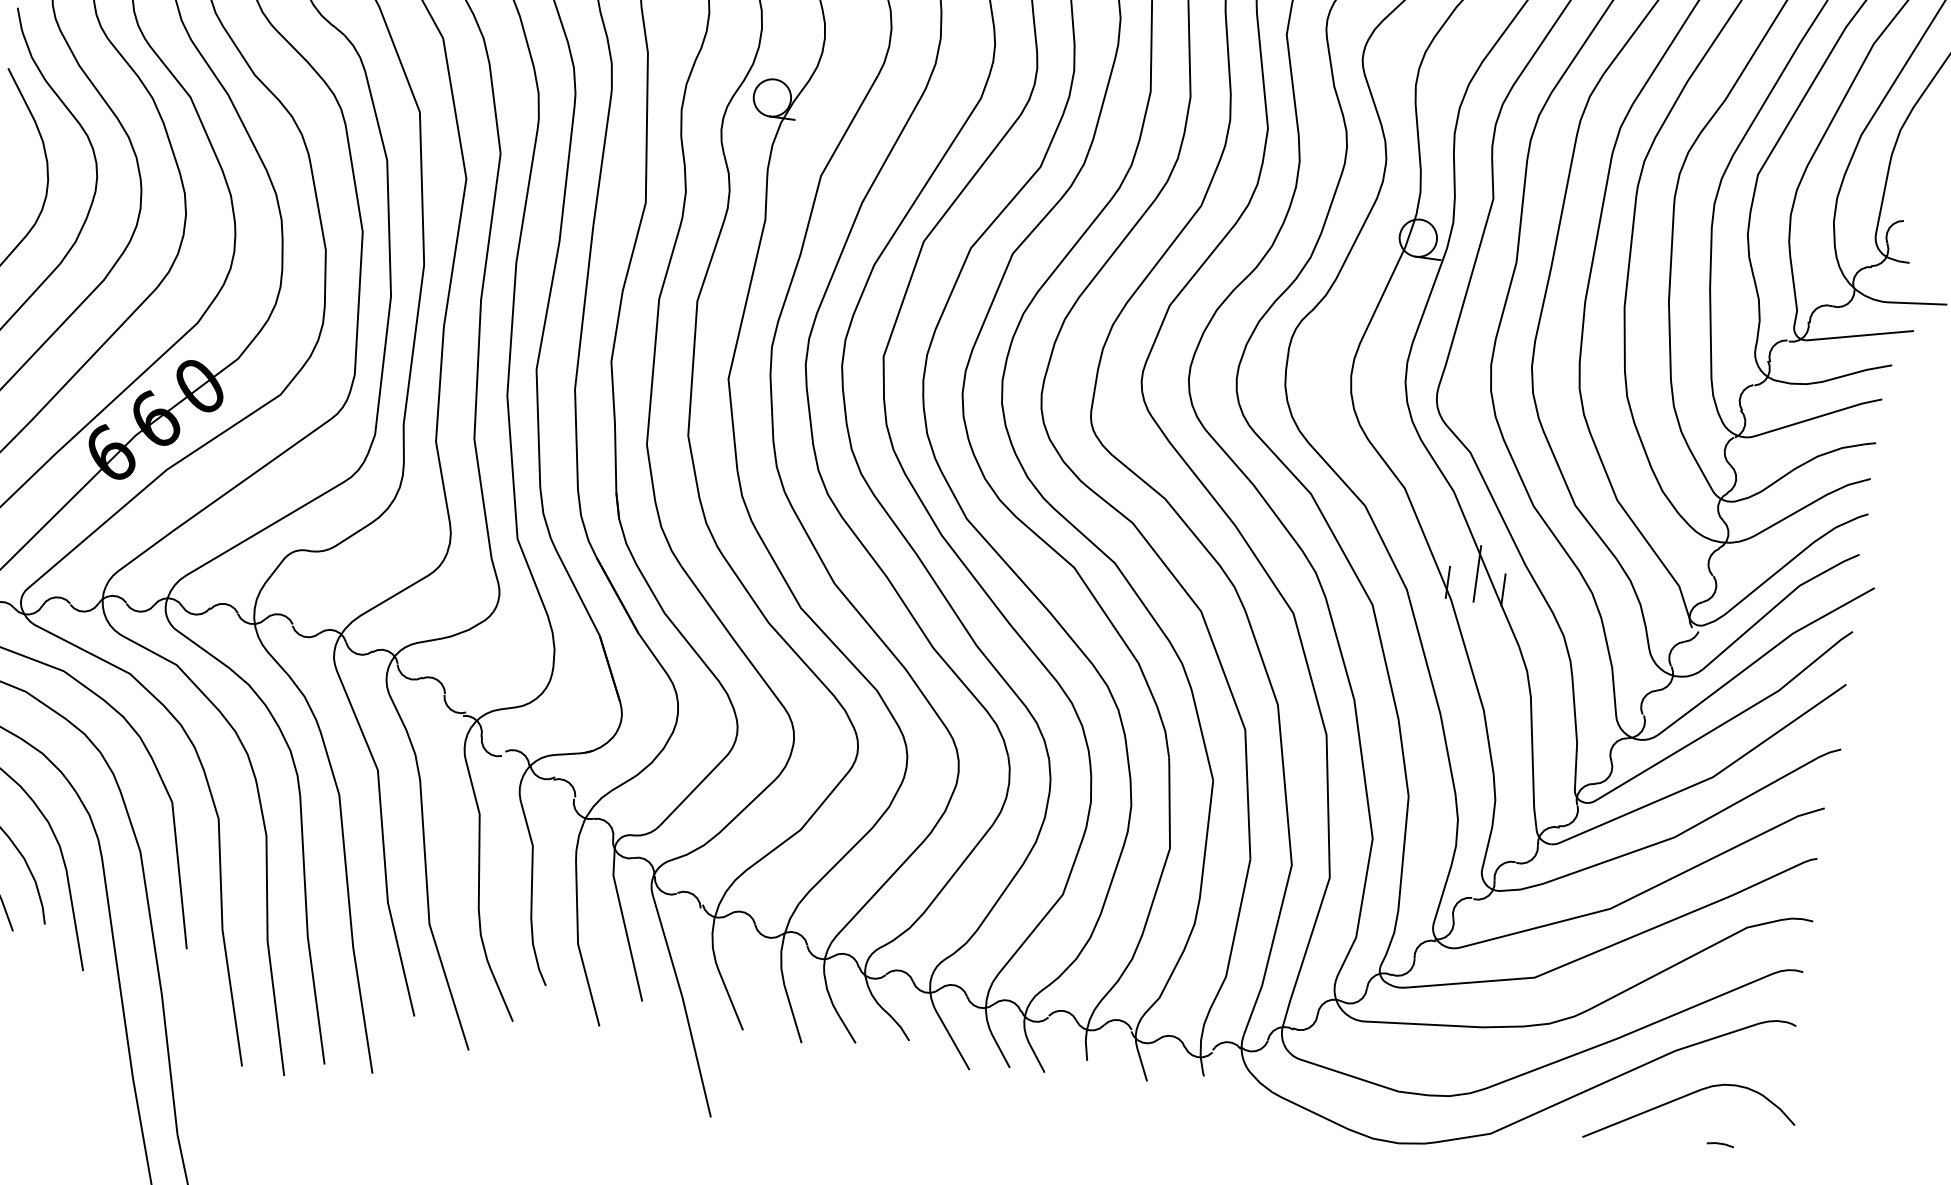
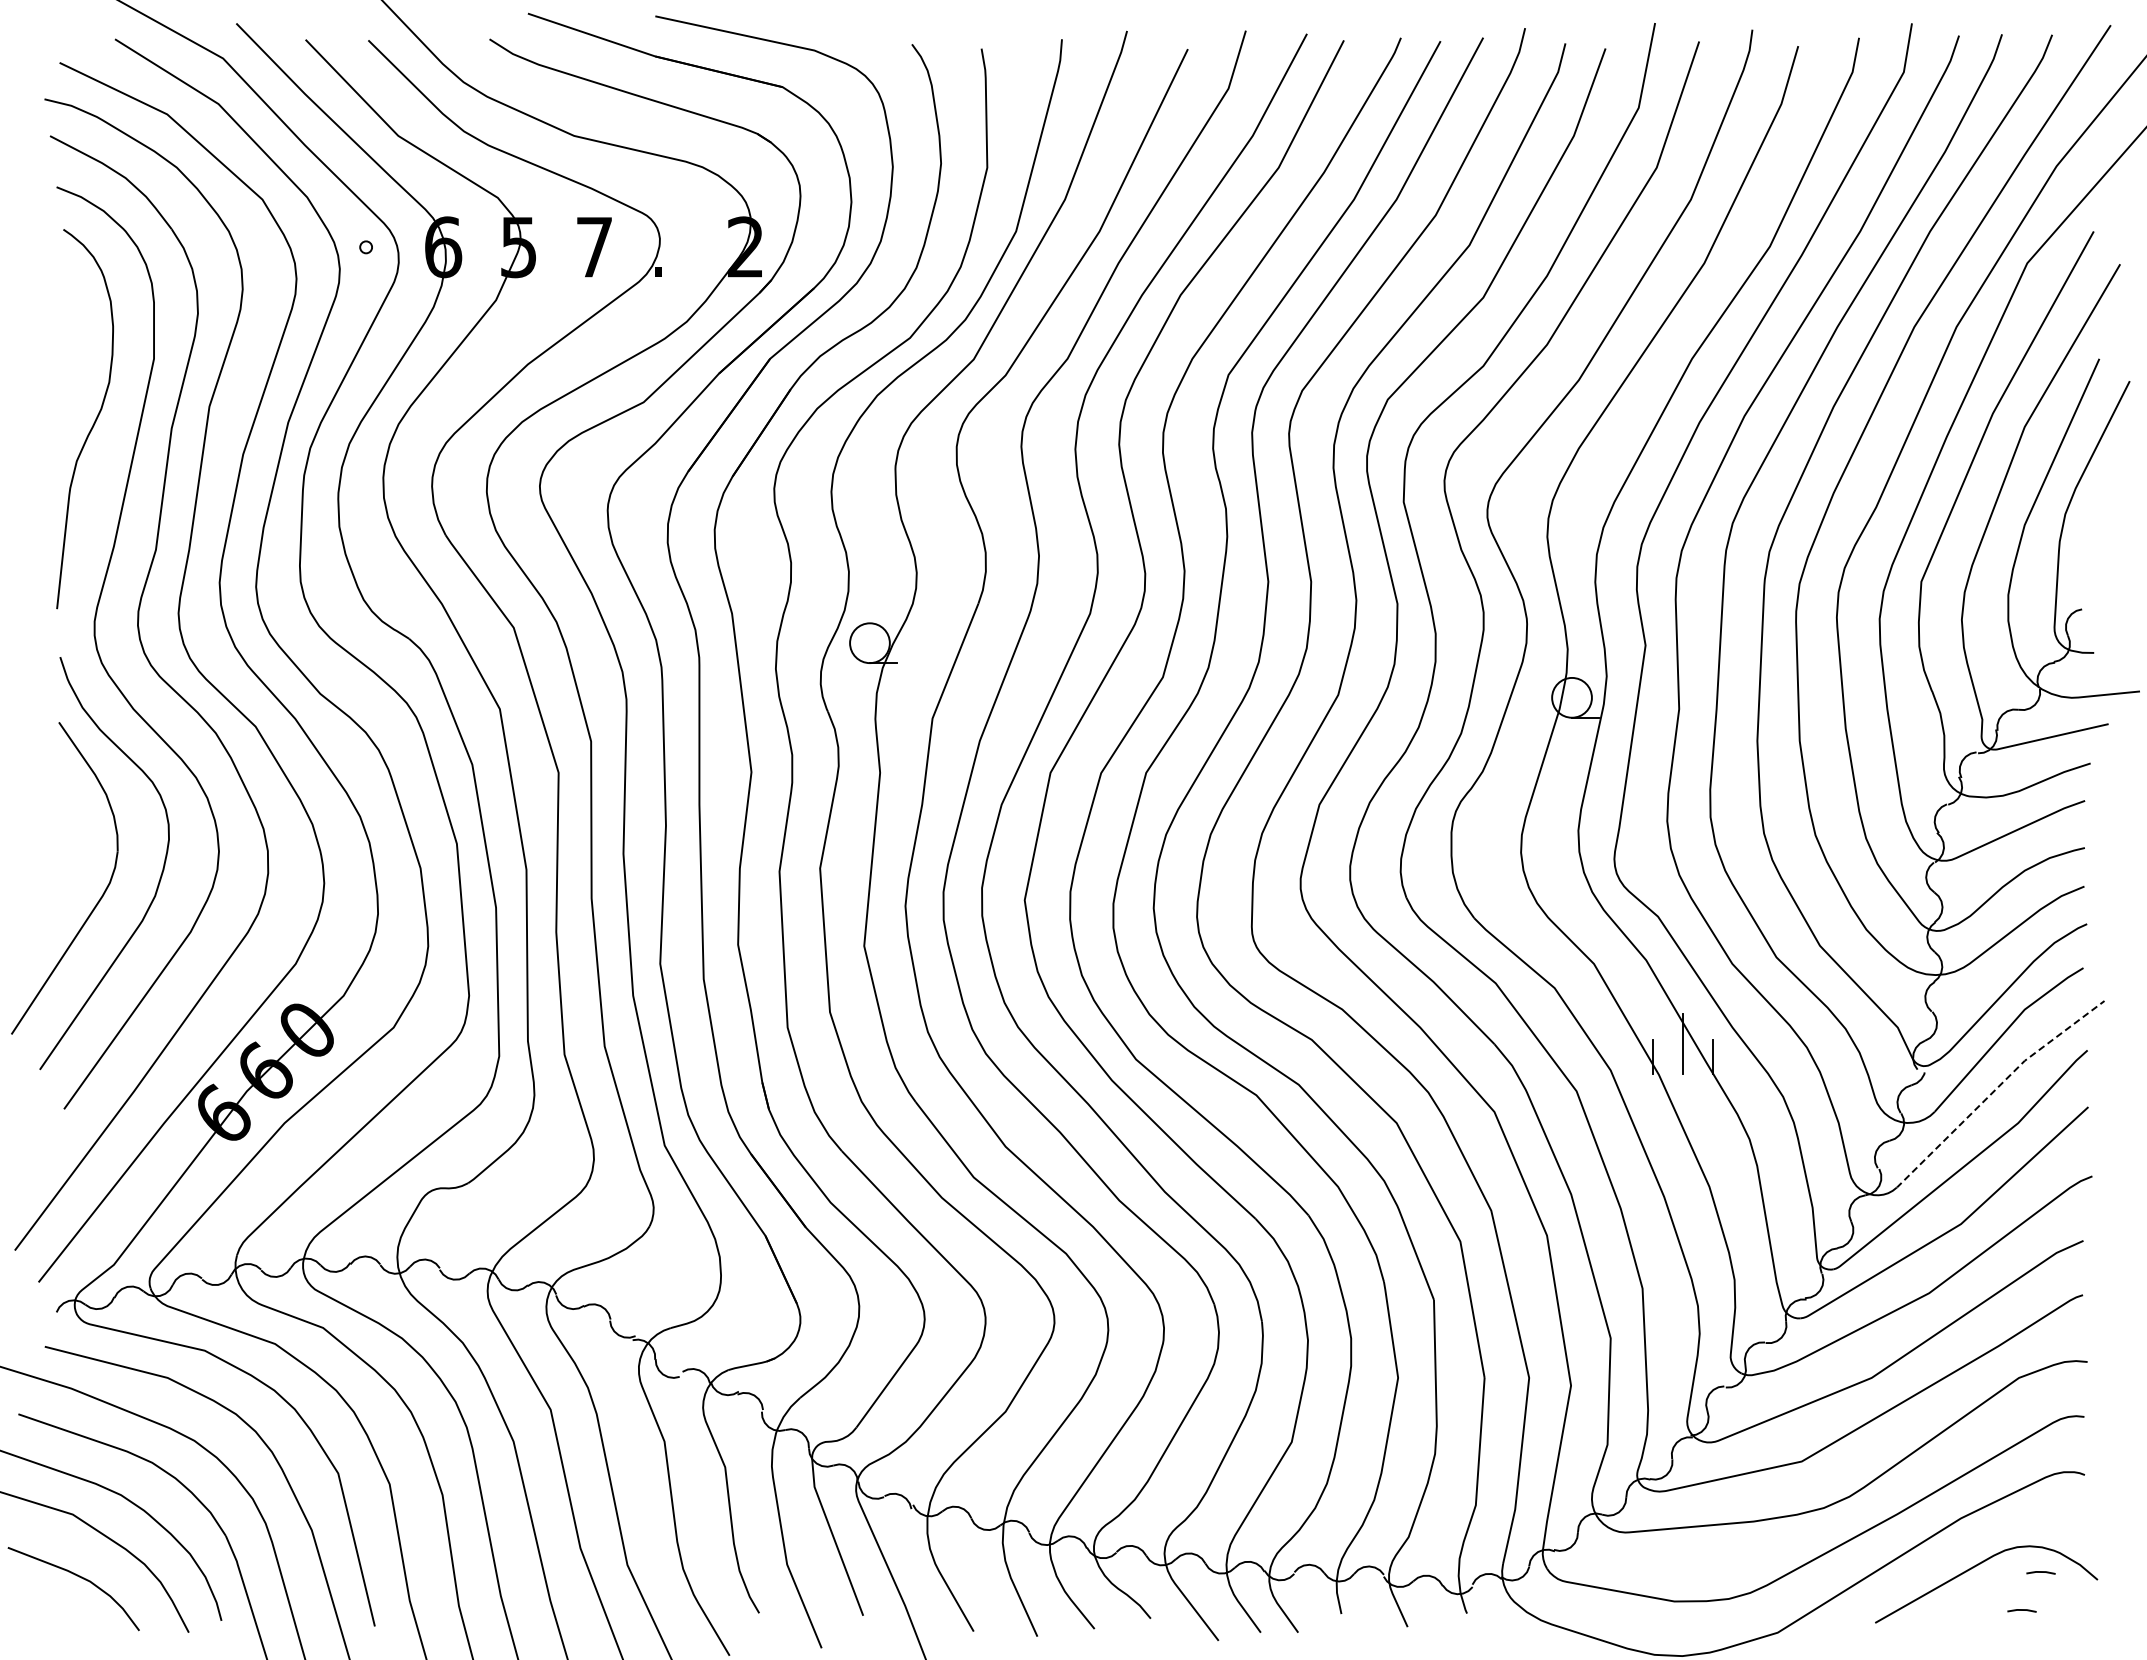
line: (1762, 656) -> (1995, 1089), solid -> dashed
line: (1742, 1111) -> (2040, 1572), added

